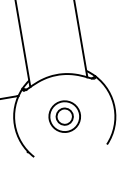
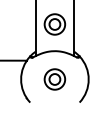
part: (50, 35) -> (54, 24), added

